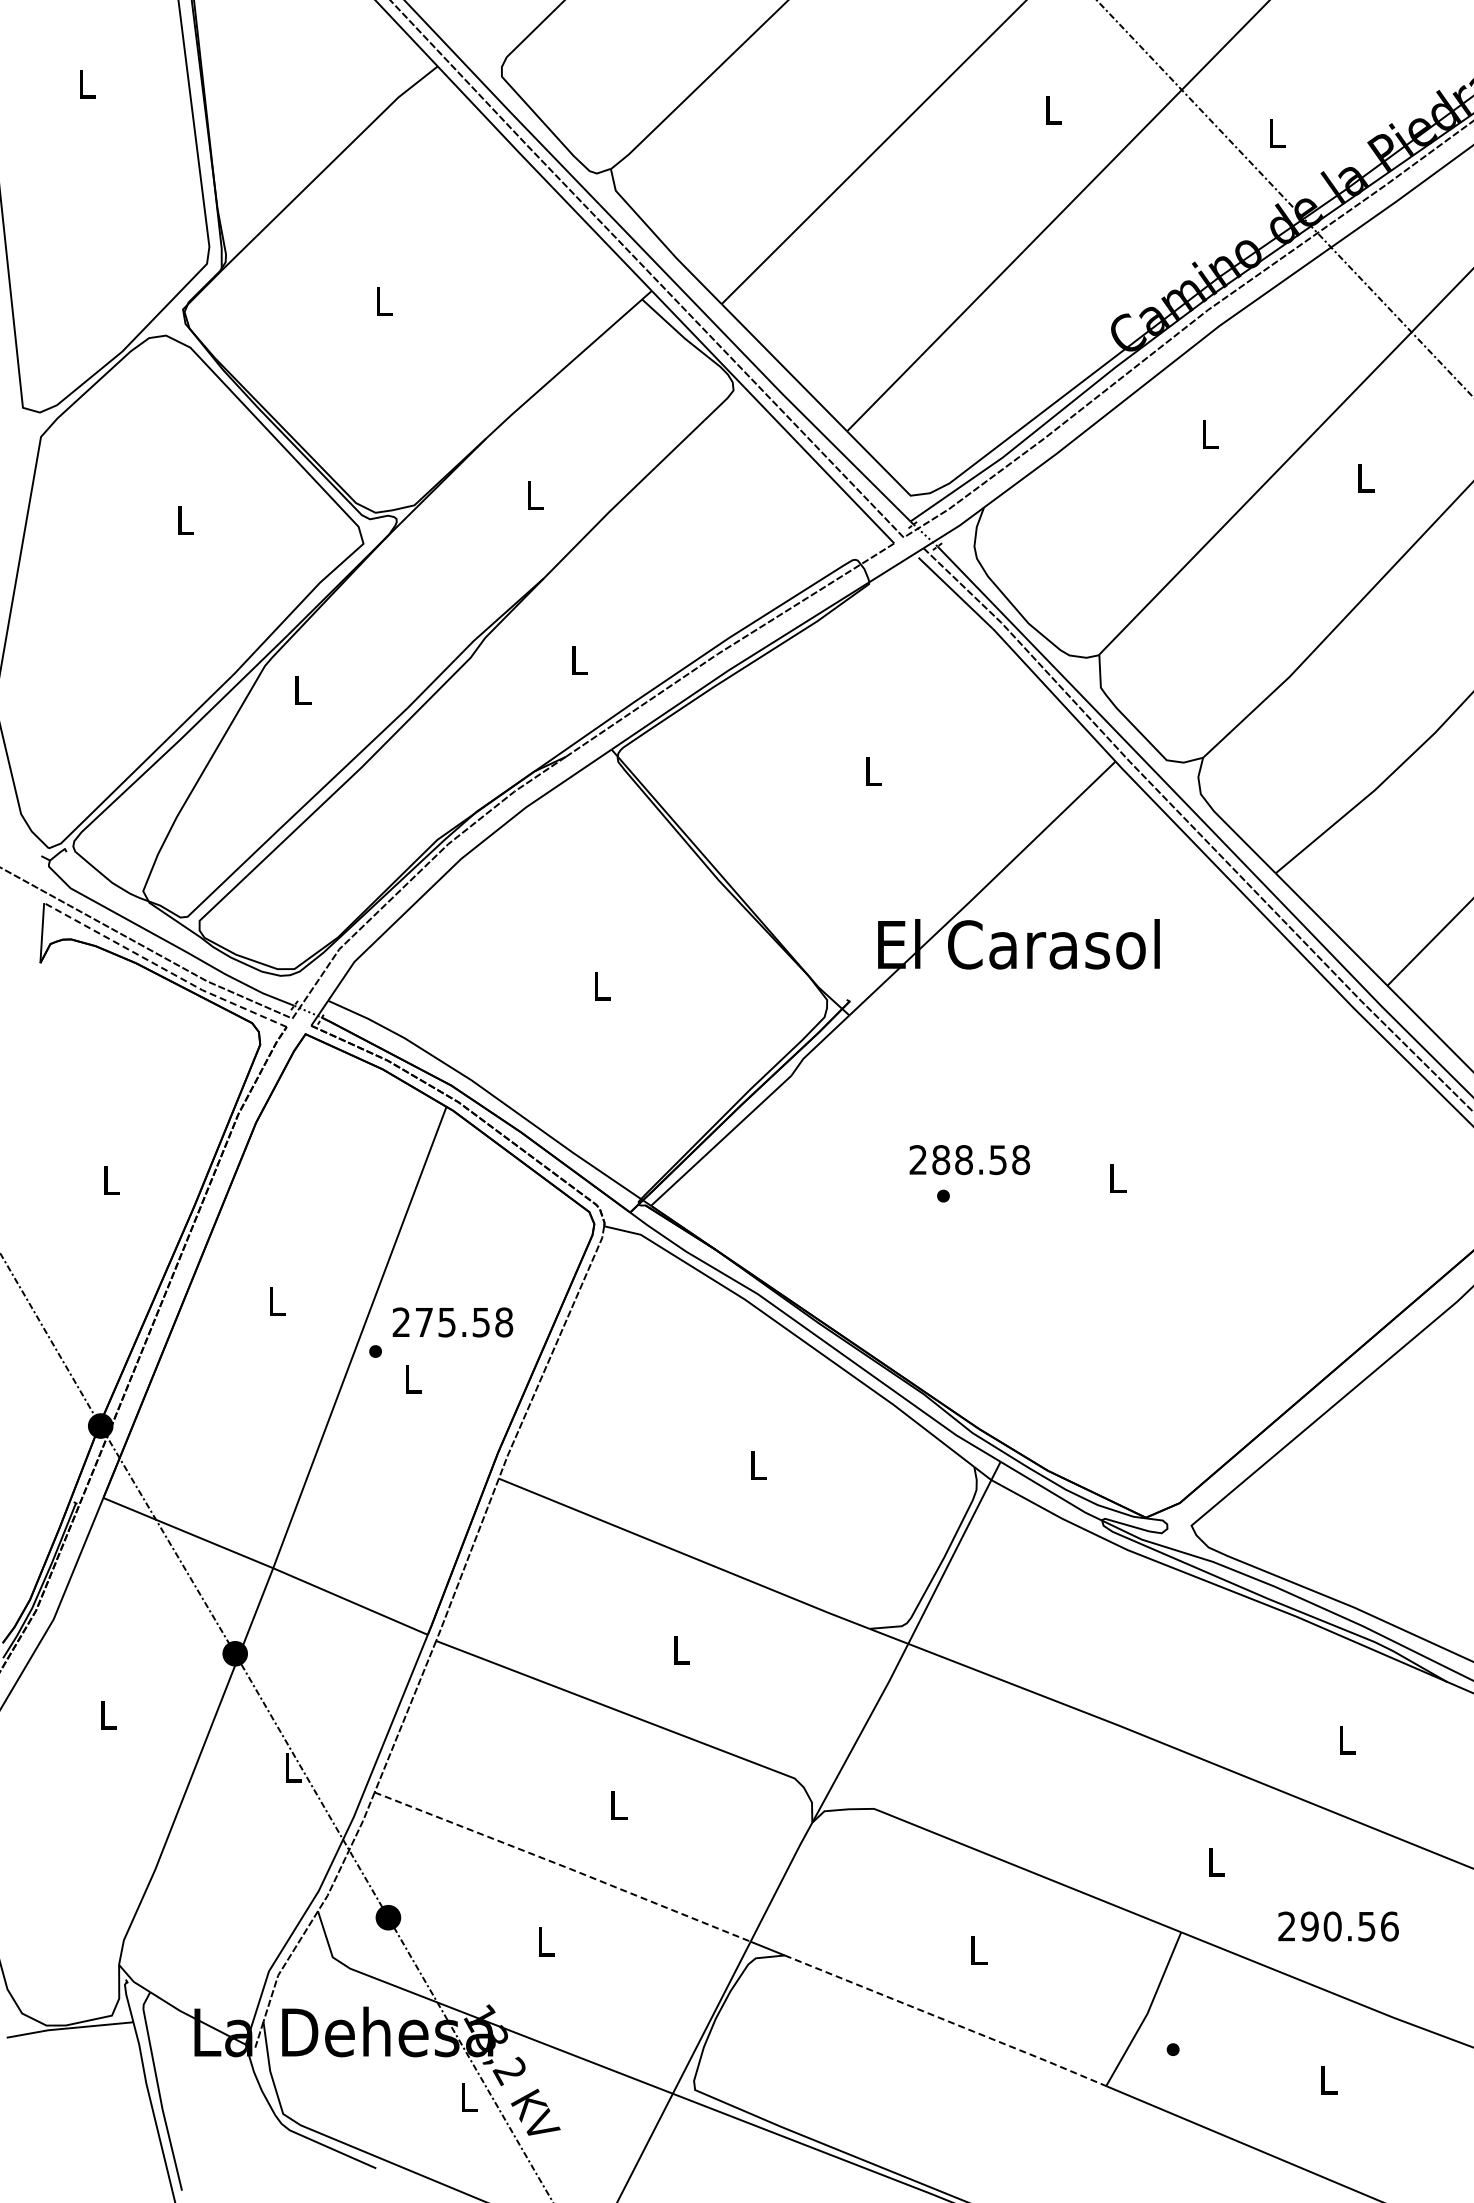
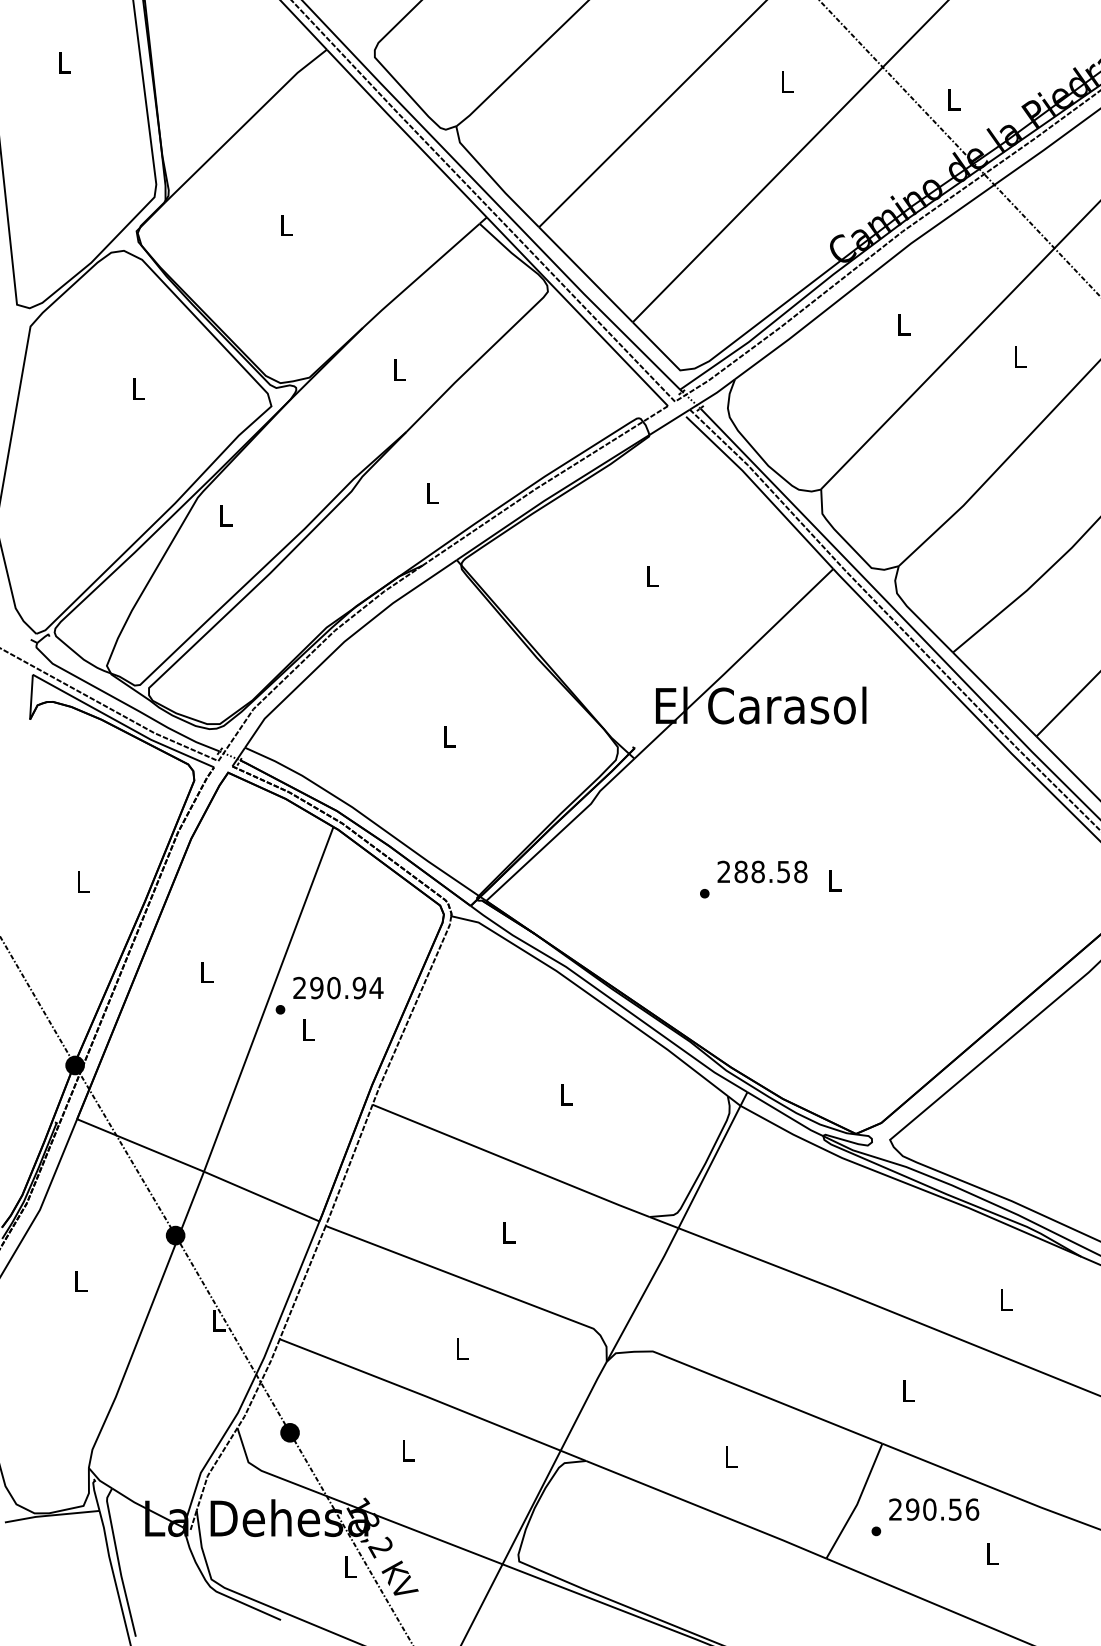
line: (163, 968) -> (122, 723), dashed -> solid
text: (969, 1160) -> (762, 872), moved
text: (464, 1322) -> (346, 988), 275.58 -> 290.94
line: (563, 1866) -> (420, 1394), dashed -> solid
text: (1338, 1926) -> (934, 1509), moved
line: (946, 2020) -> (707, 1509), dashed -> solid

